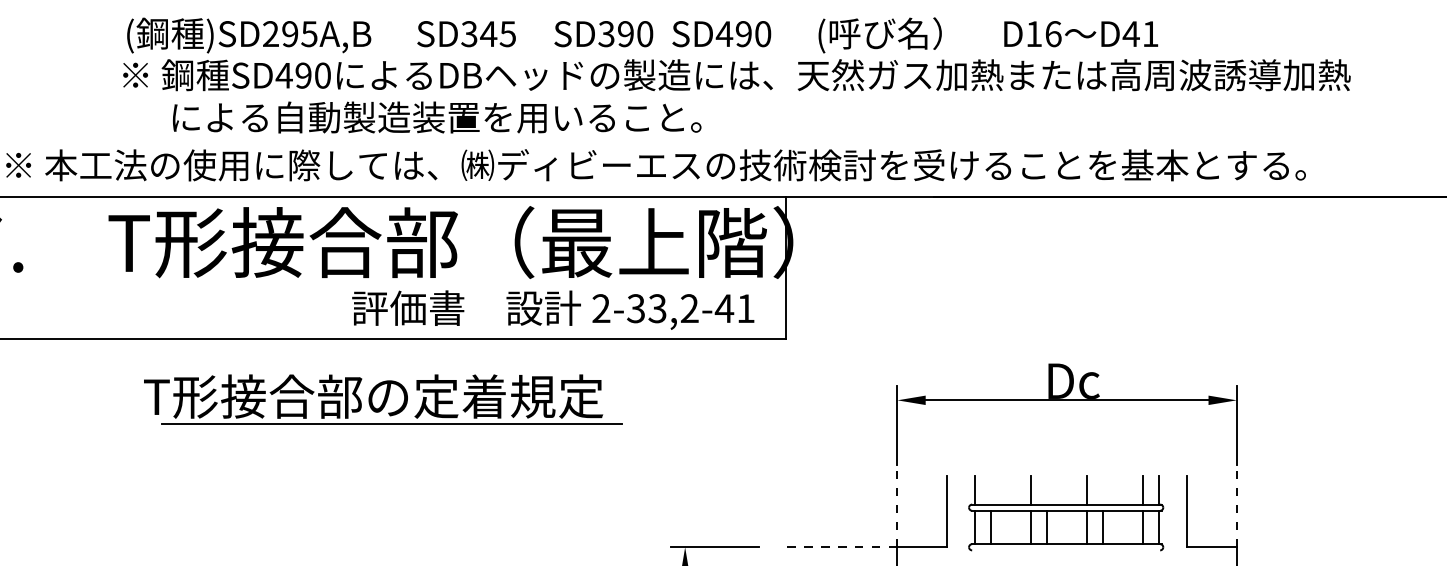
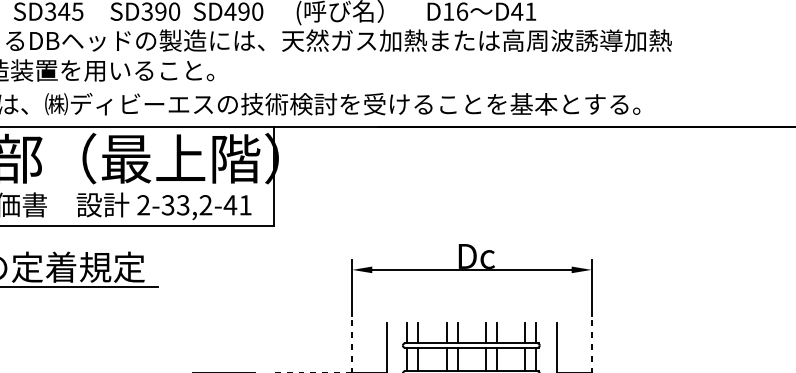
line: (991, 489) -> (418, 332), added
line: (1046, 489) -> (457, 332), added
line: (1102, 489) -> (496, 332), added

